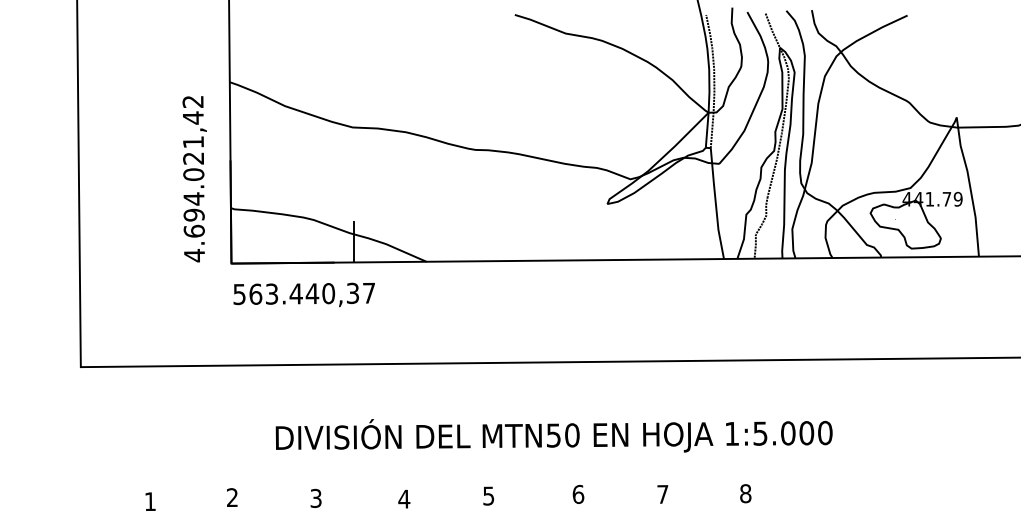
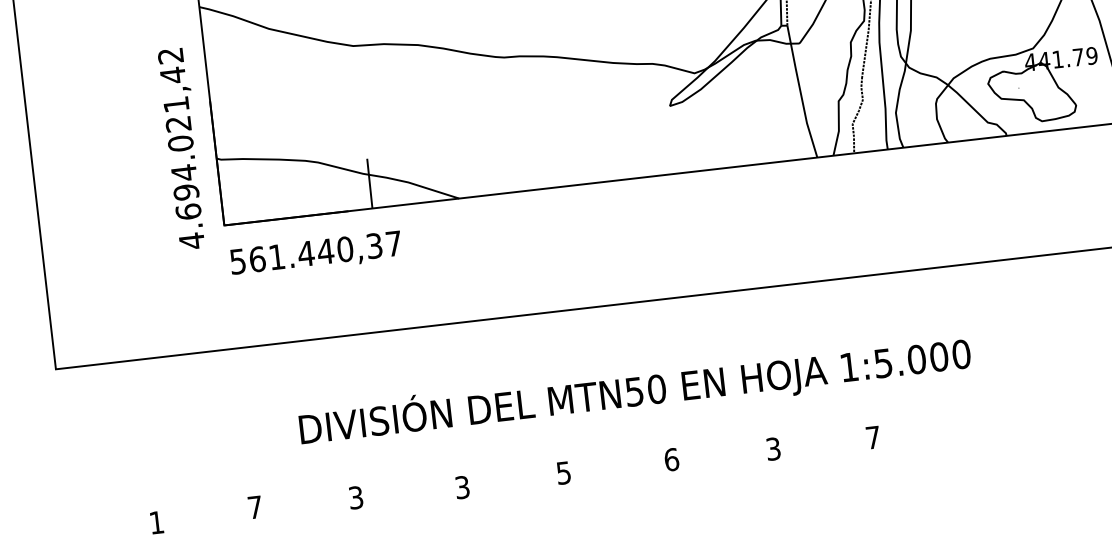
text: (194, 179) -> (182, 149), moved
text: (272, 293) -> (277, 256), 563.440,37 -> 561.440,37
text: (745, 493) -> (872, 437), 8 -> 7
text: (662, 494) -> (773, 449), 7 -> 3
text: (232, 497) -> (255, 507), 2 -> 7
text: (404, 498) -> (462, 486), 4 -> 3

